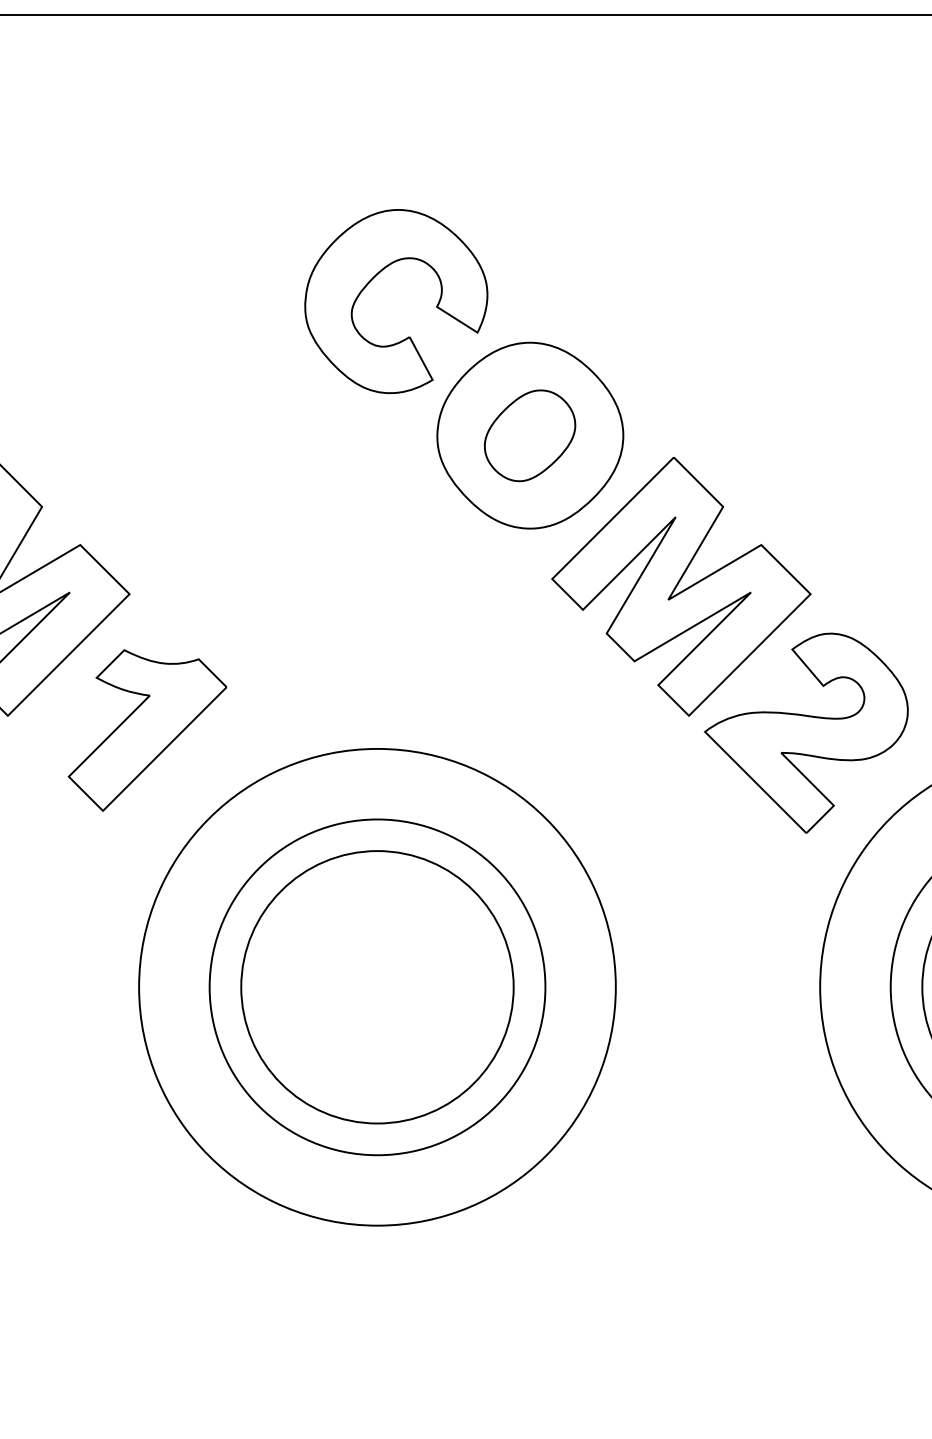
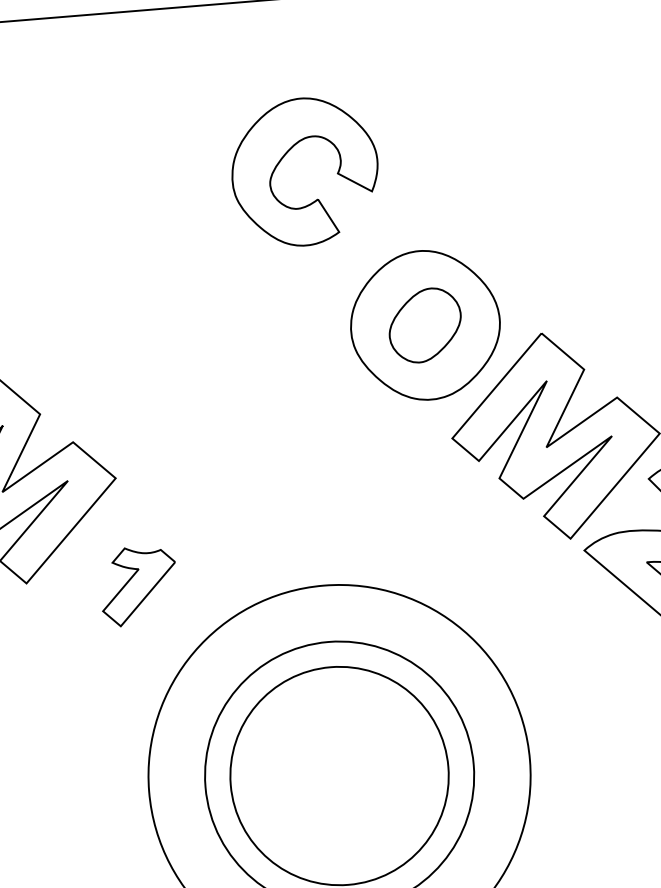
part: (374, 278) -> (286, 154), moved
part: (147, 730) -> (139, 586), size x0.6

